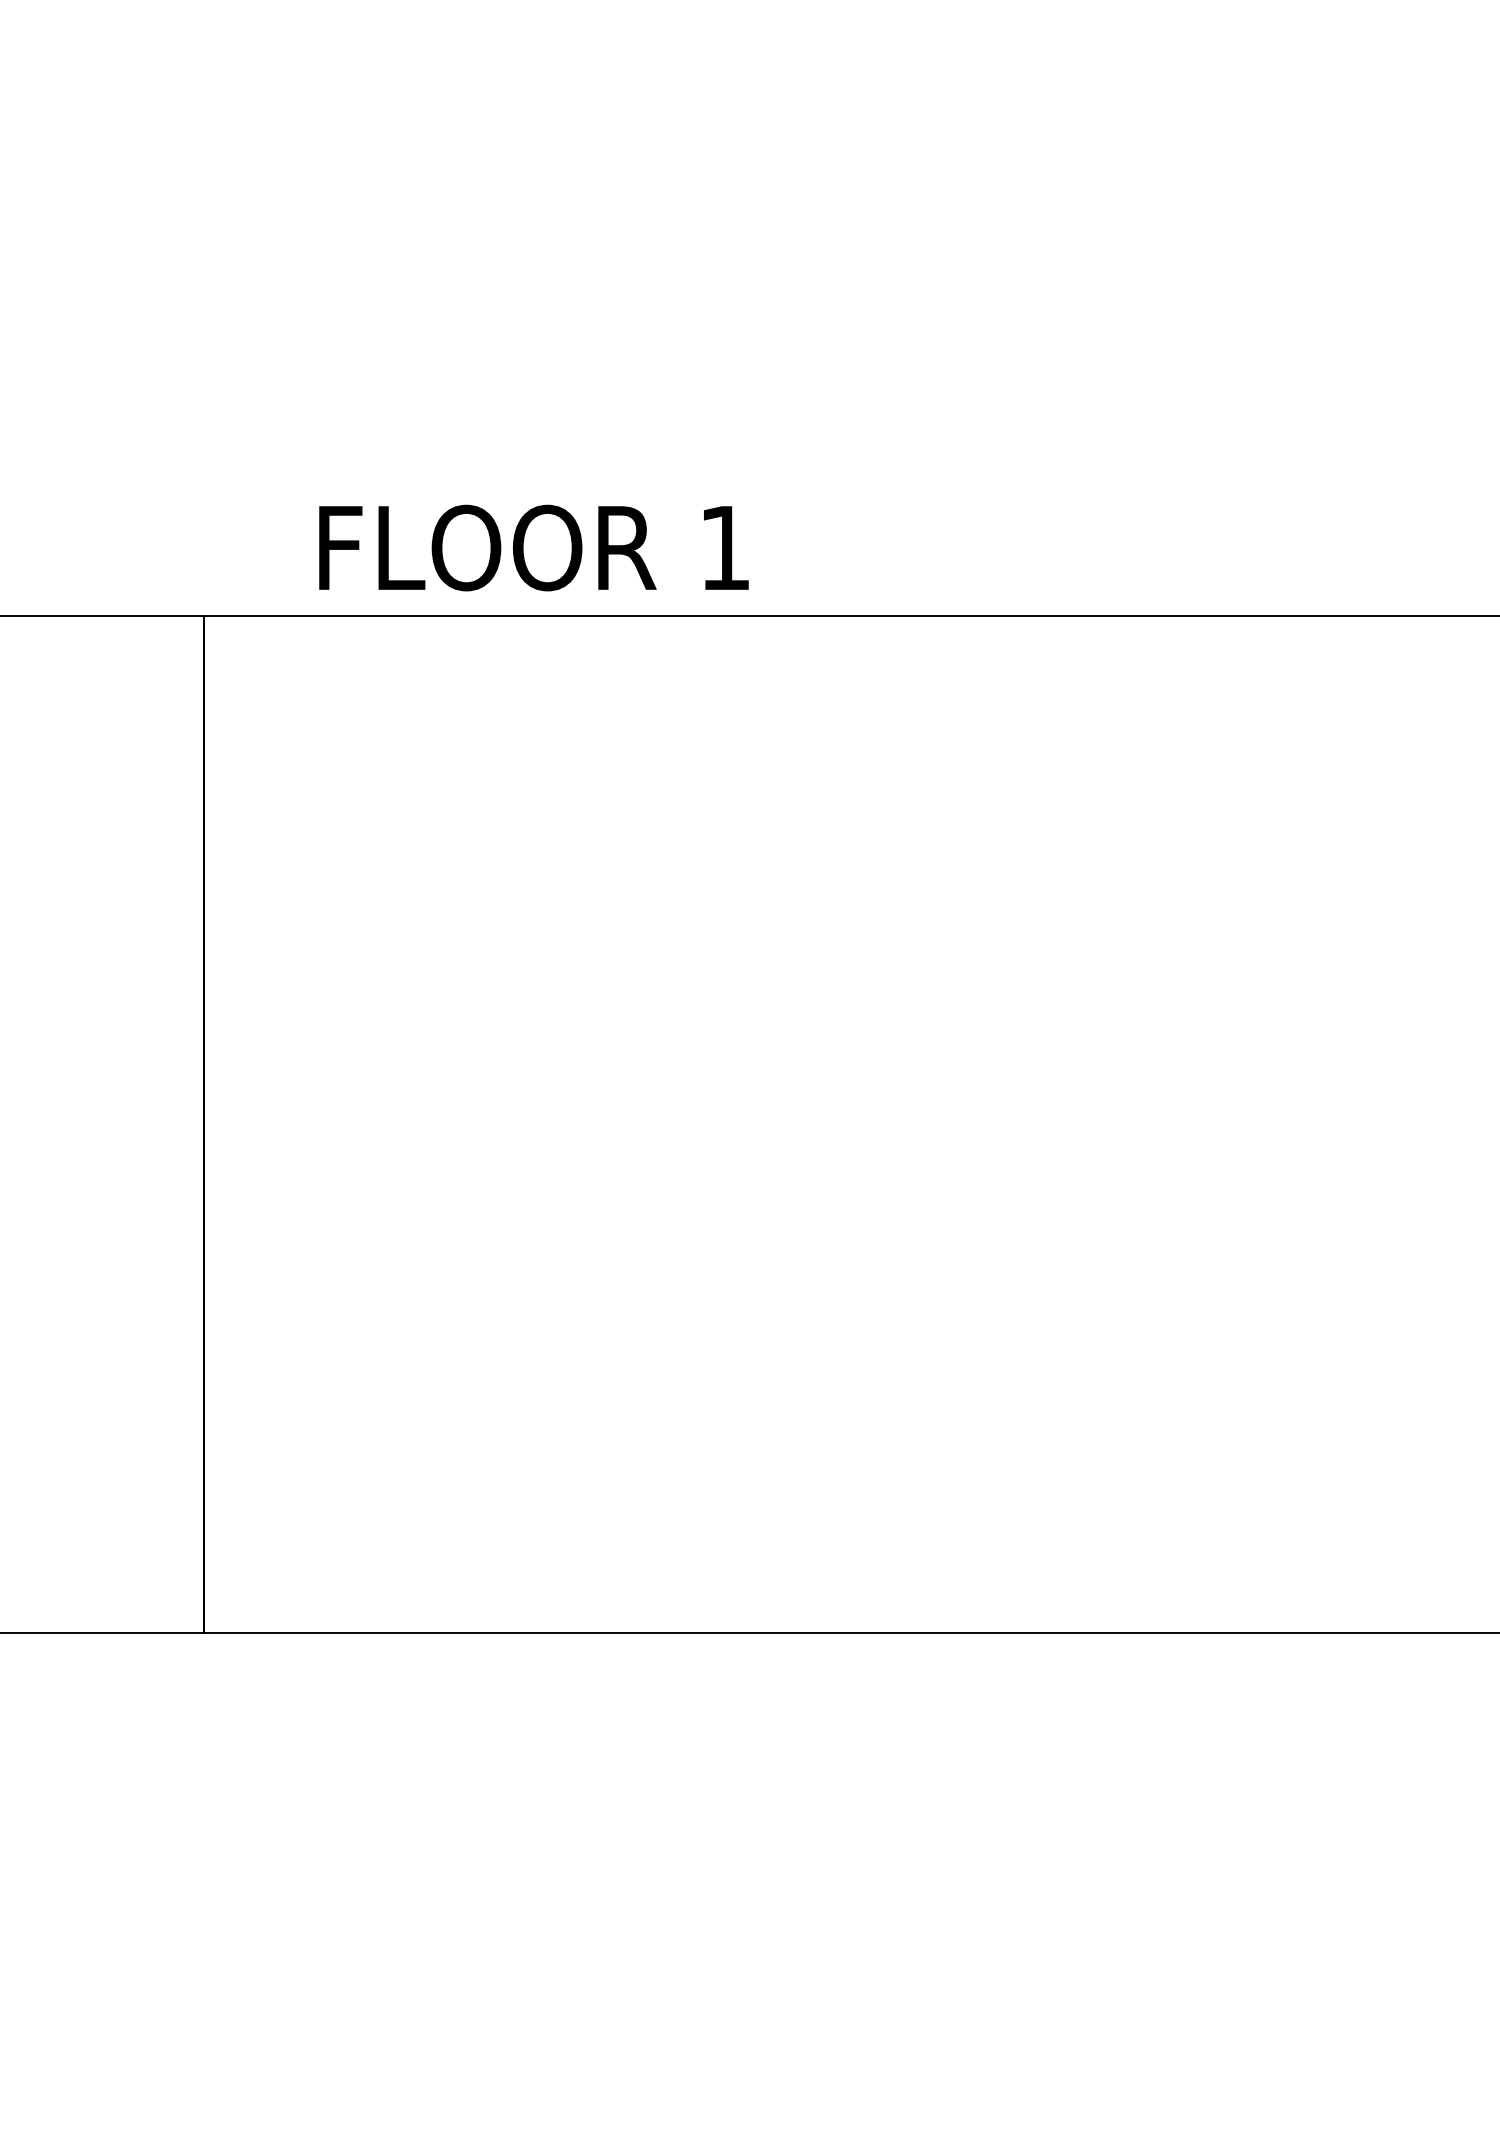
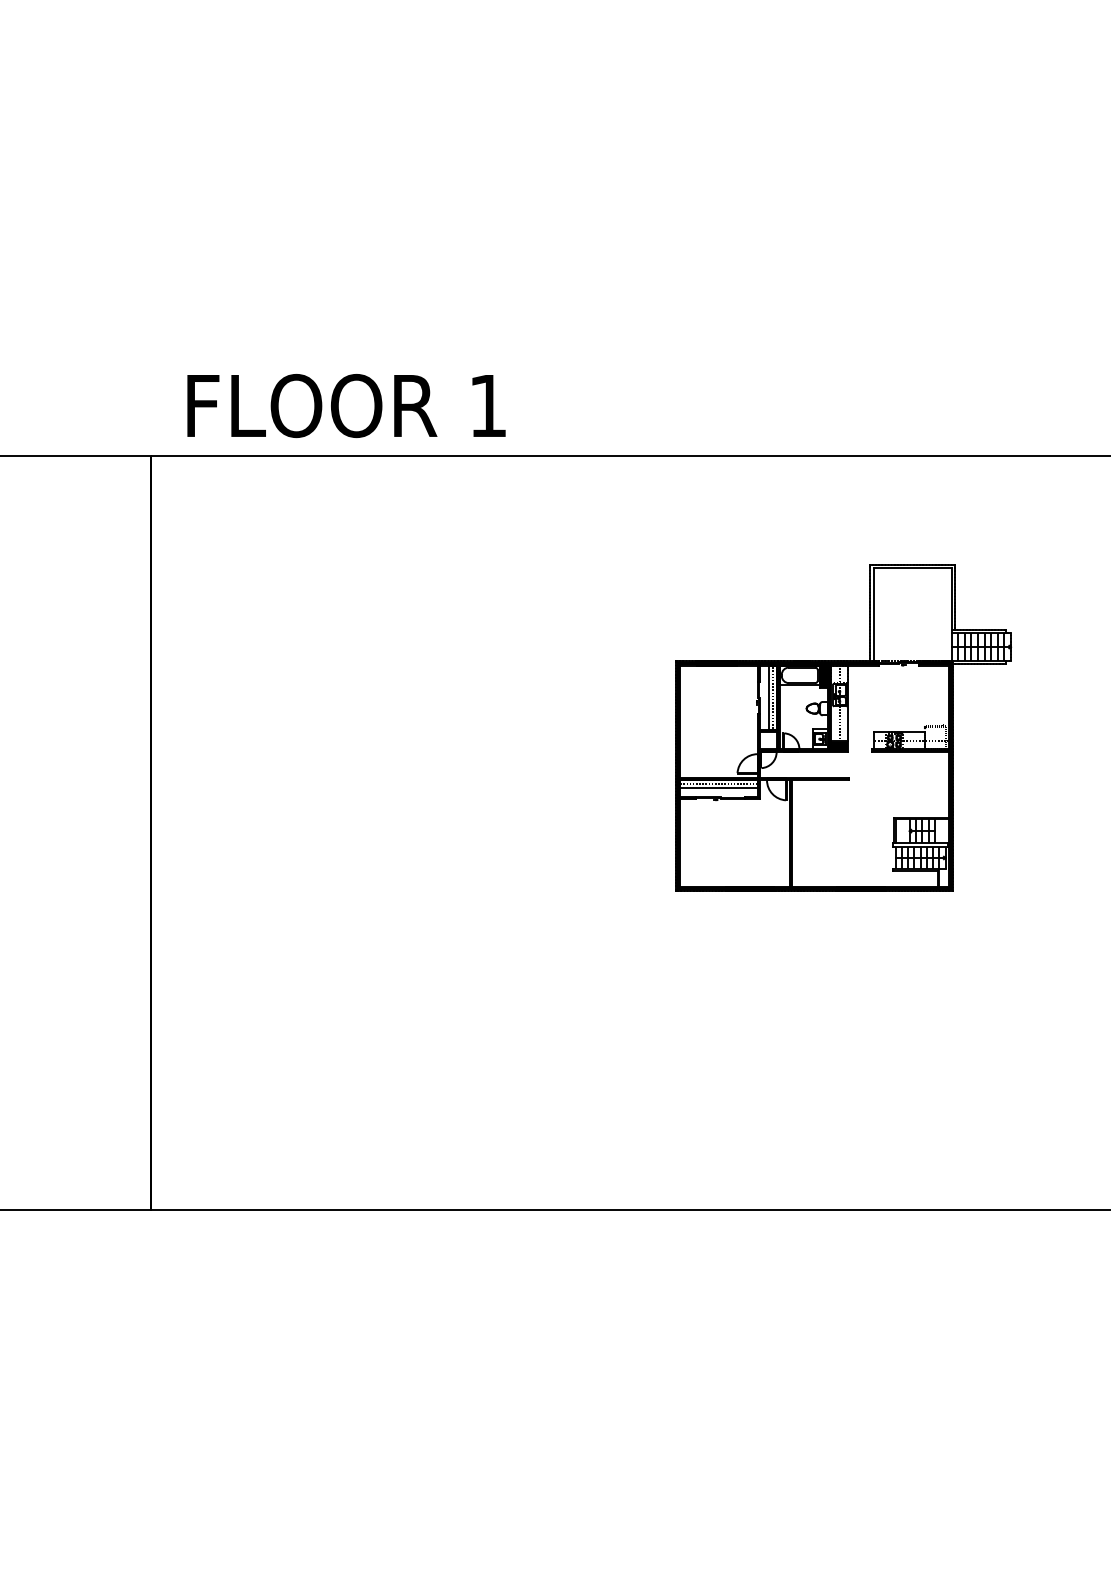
text: (533, 547) -> (346, 405), moved
part: (1138, 981) -> (843, 727), added

